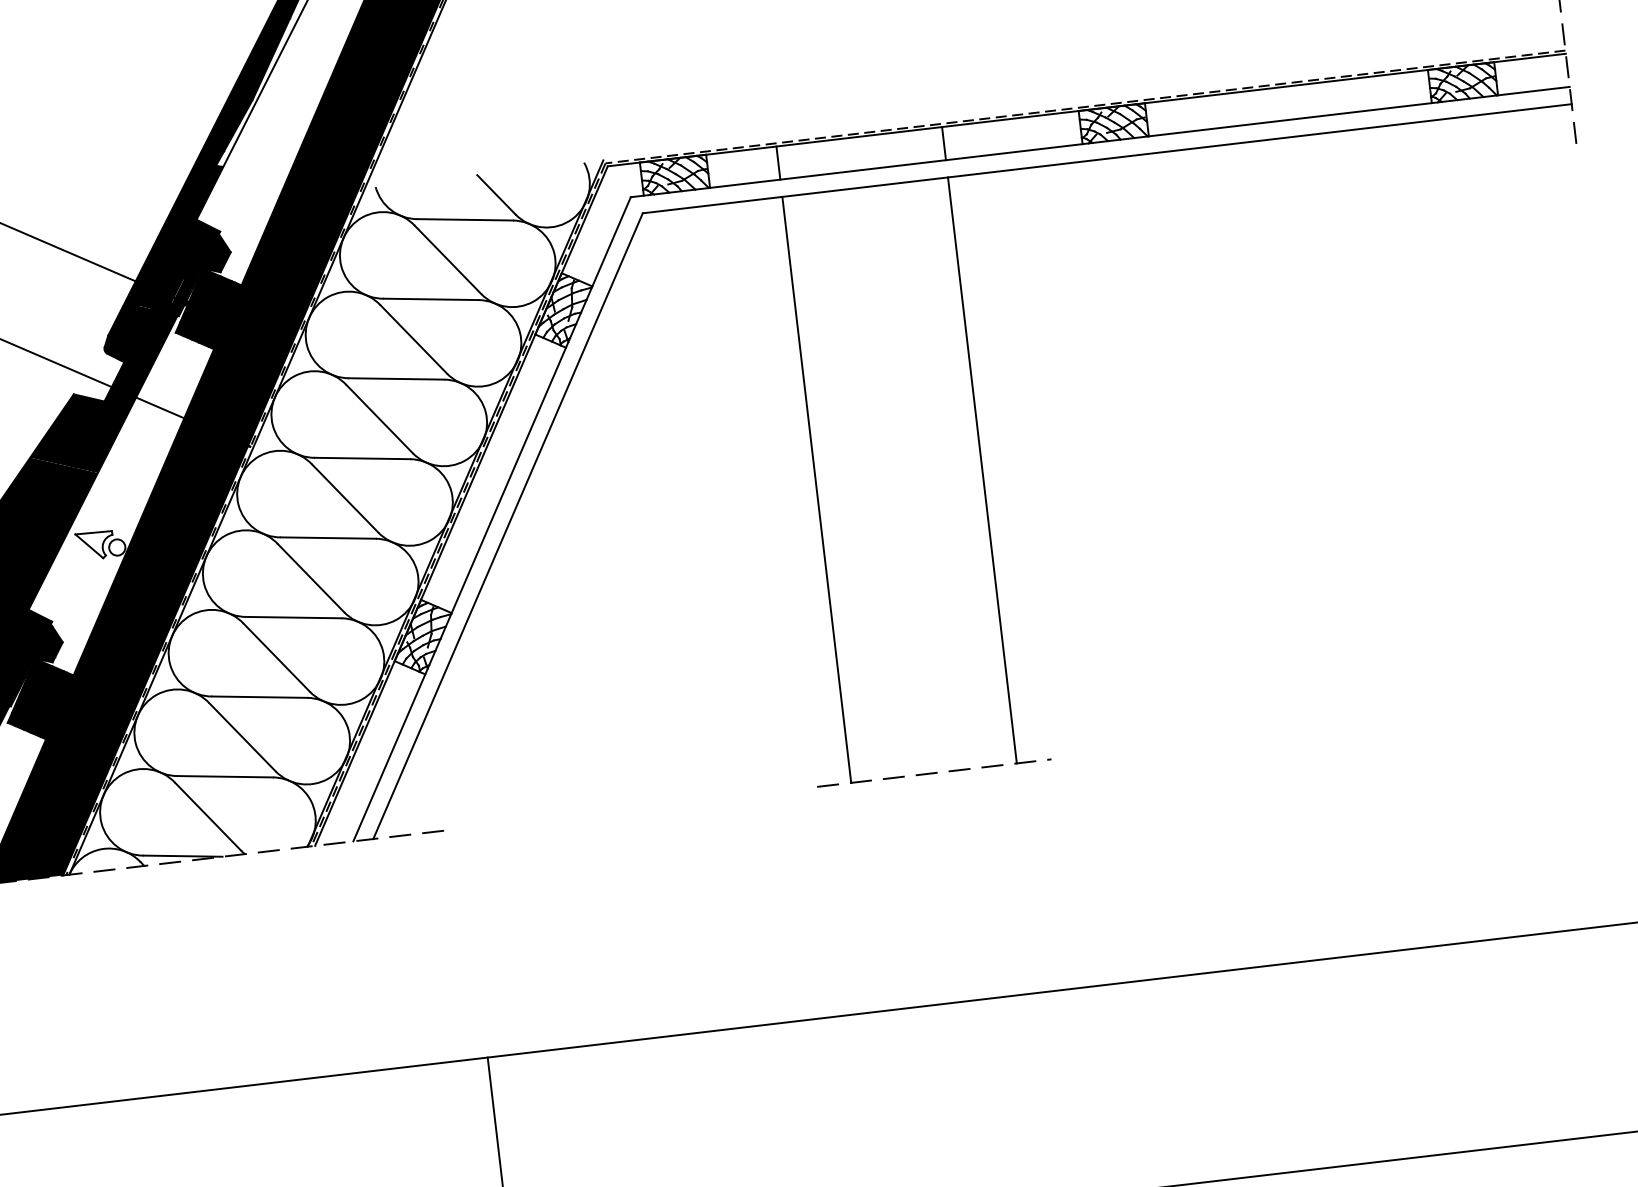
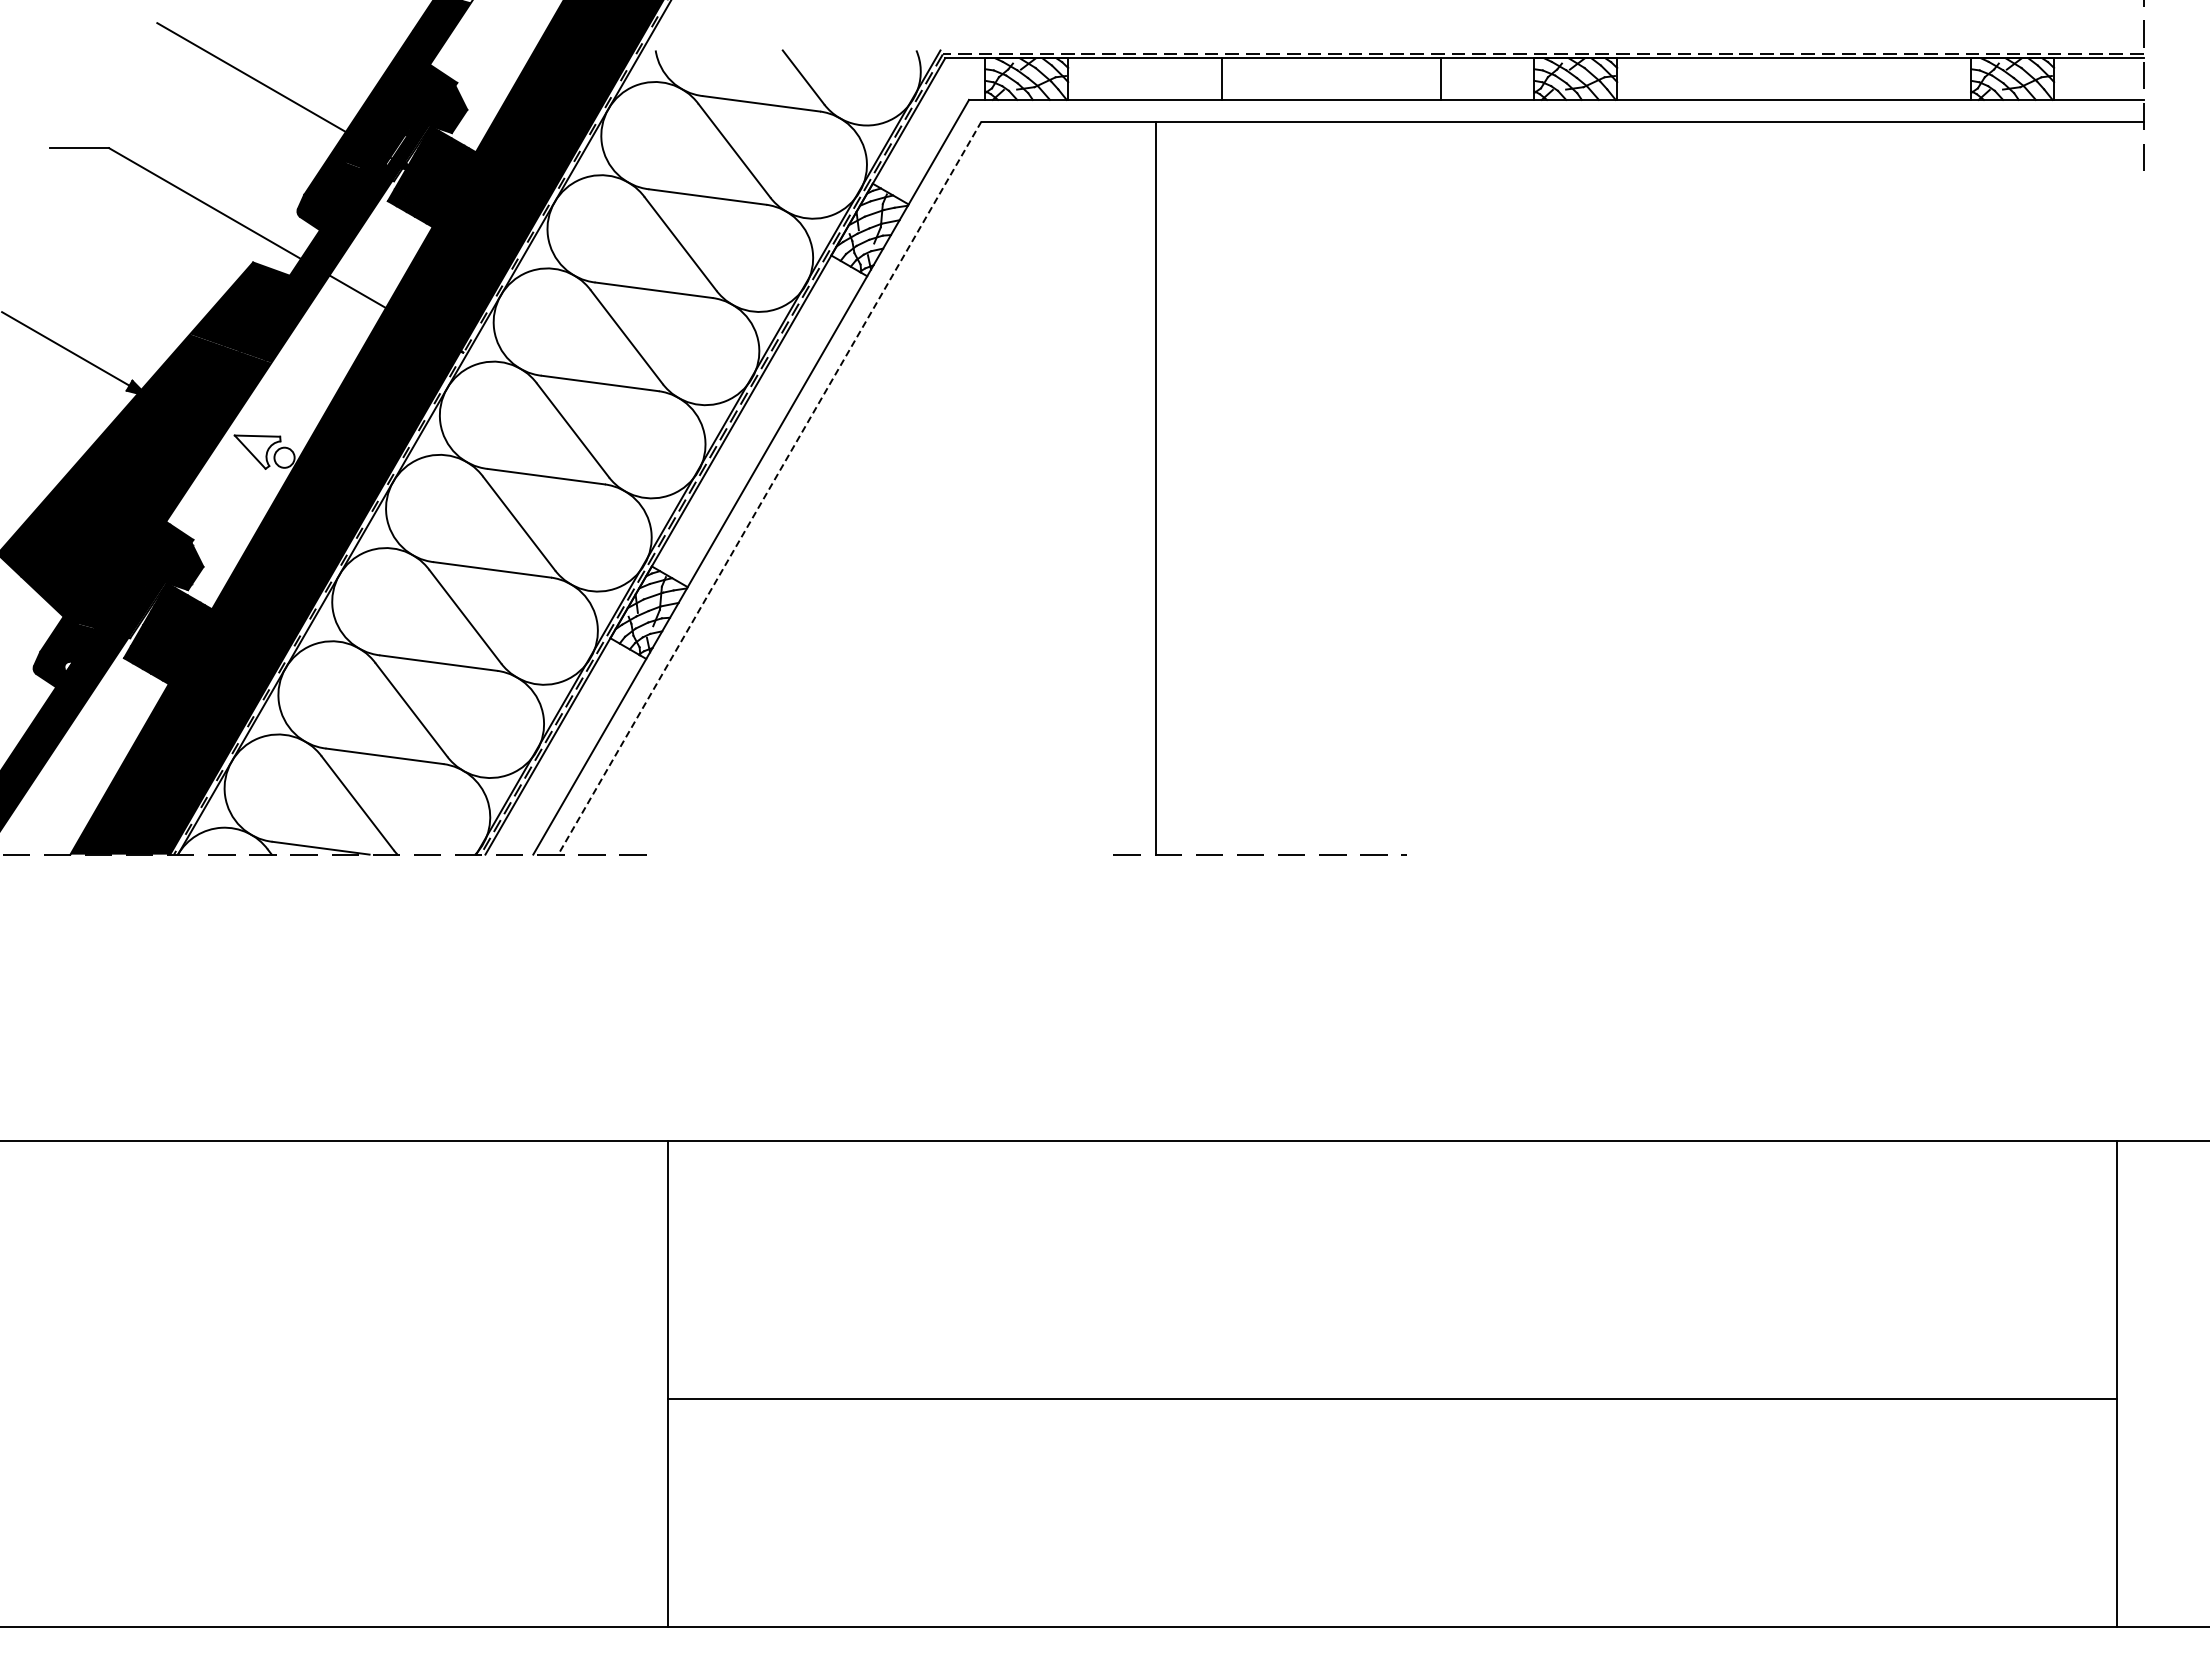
line: (944, 143) -> (1441, 78), moved
line: (778, 162) -> (1222, 78), moved
line: (982, 469) -> (1363, 487), removed
line: (507, 526) -> (769, 488), solid -> dashed

